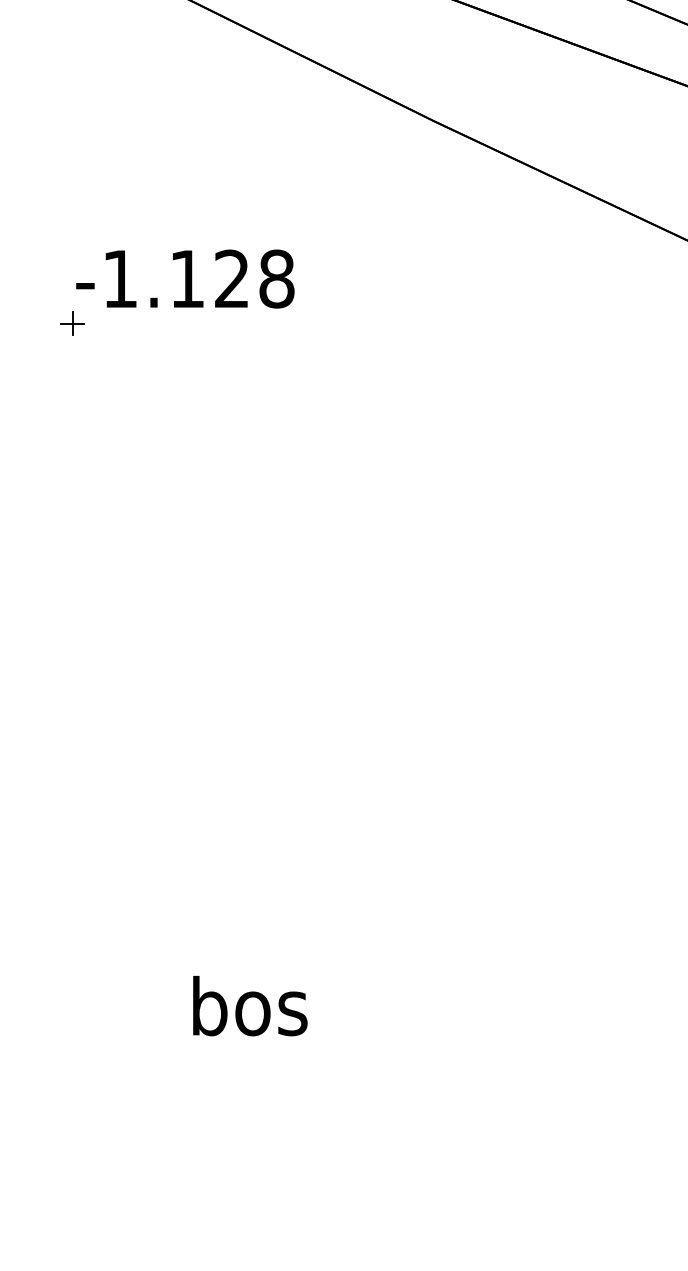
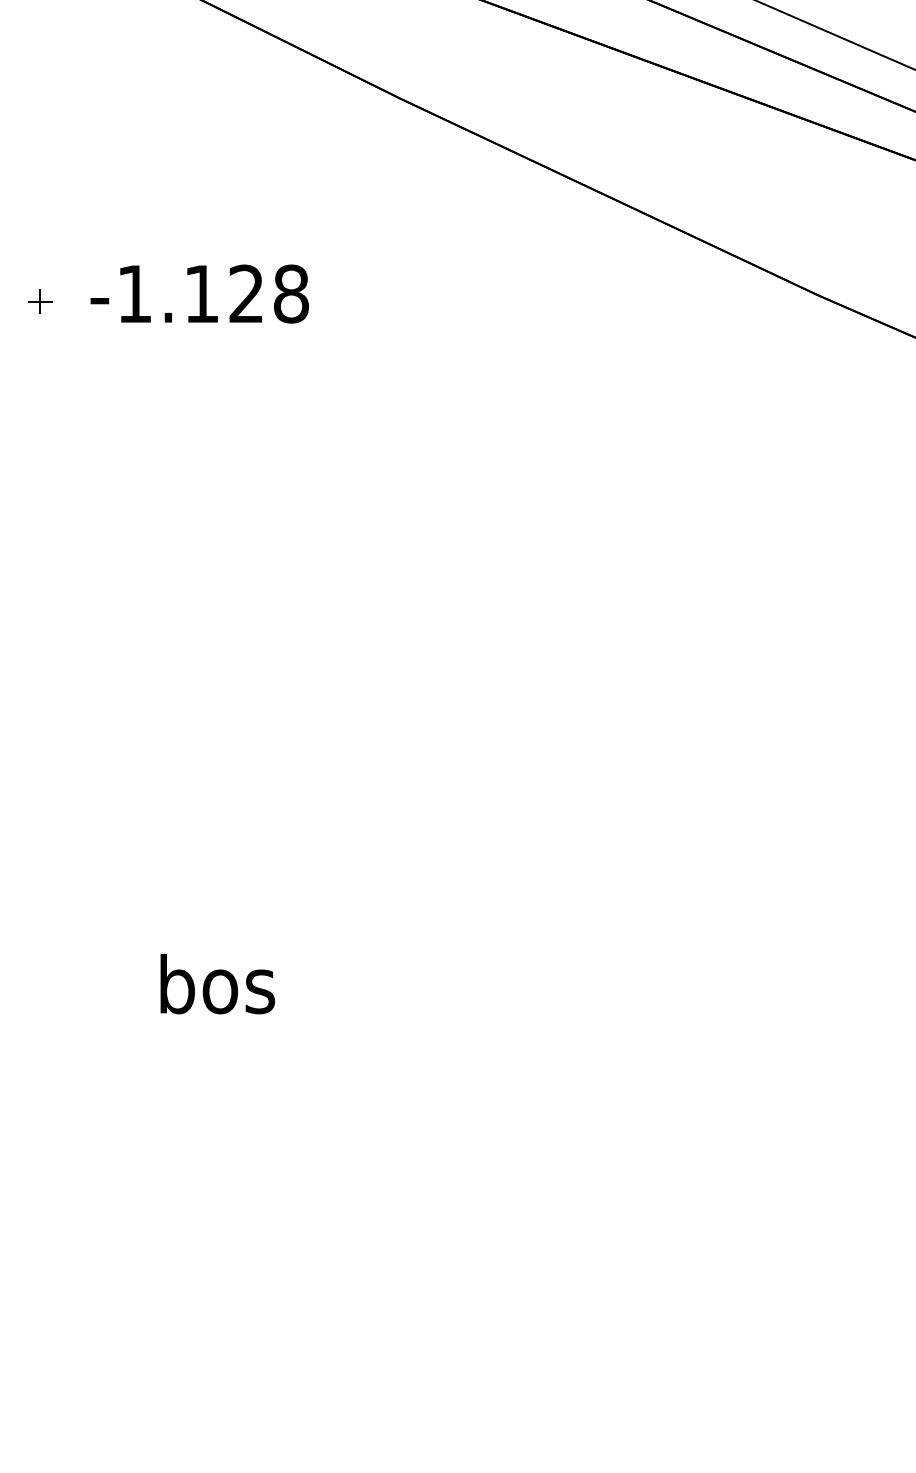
text: (185, 278) -> (199, 293), moved

